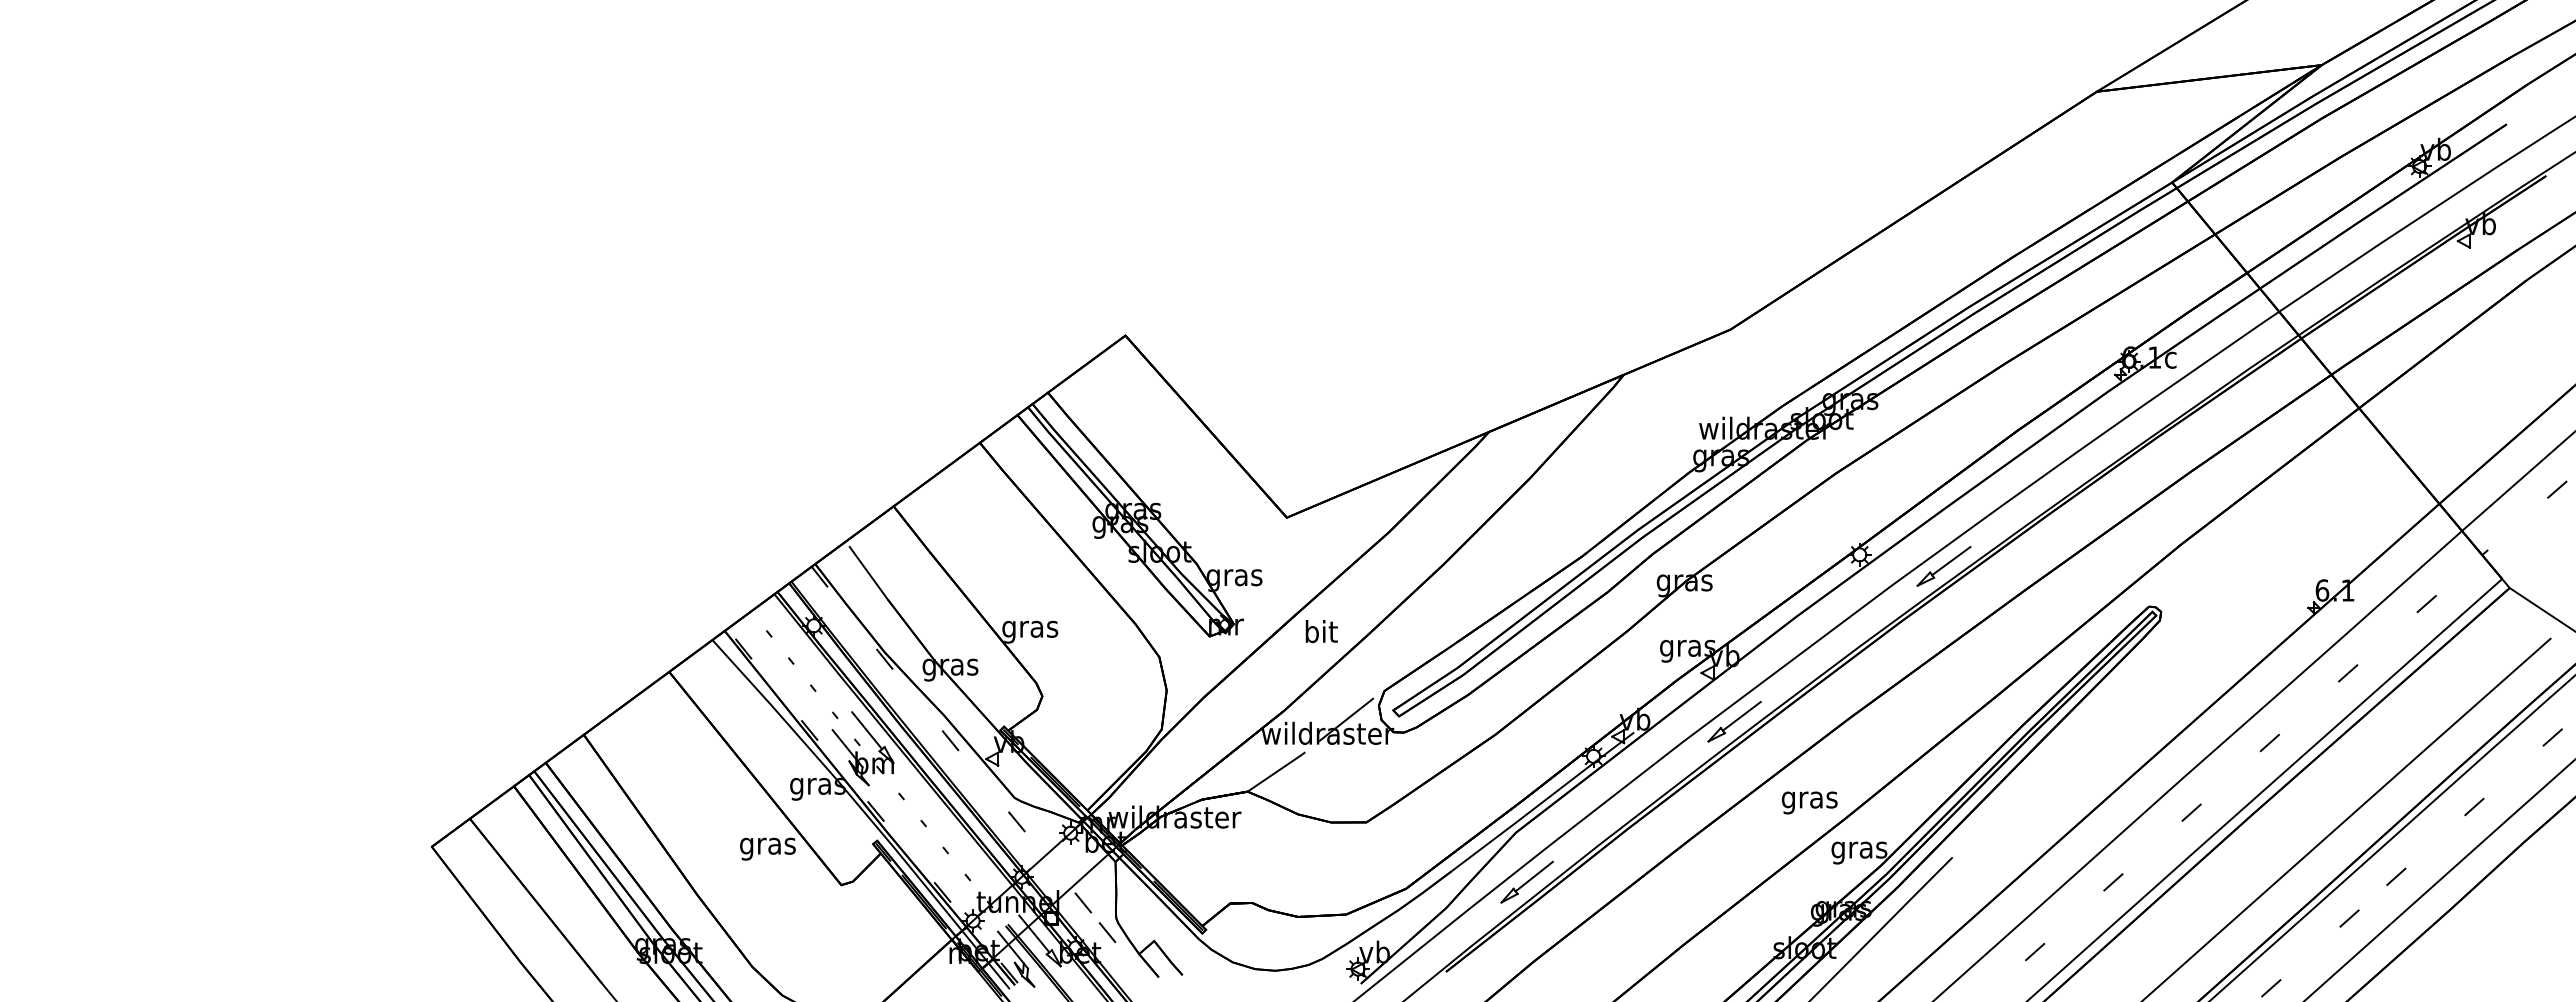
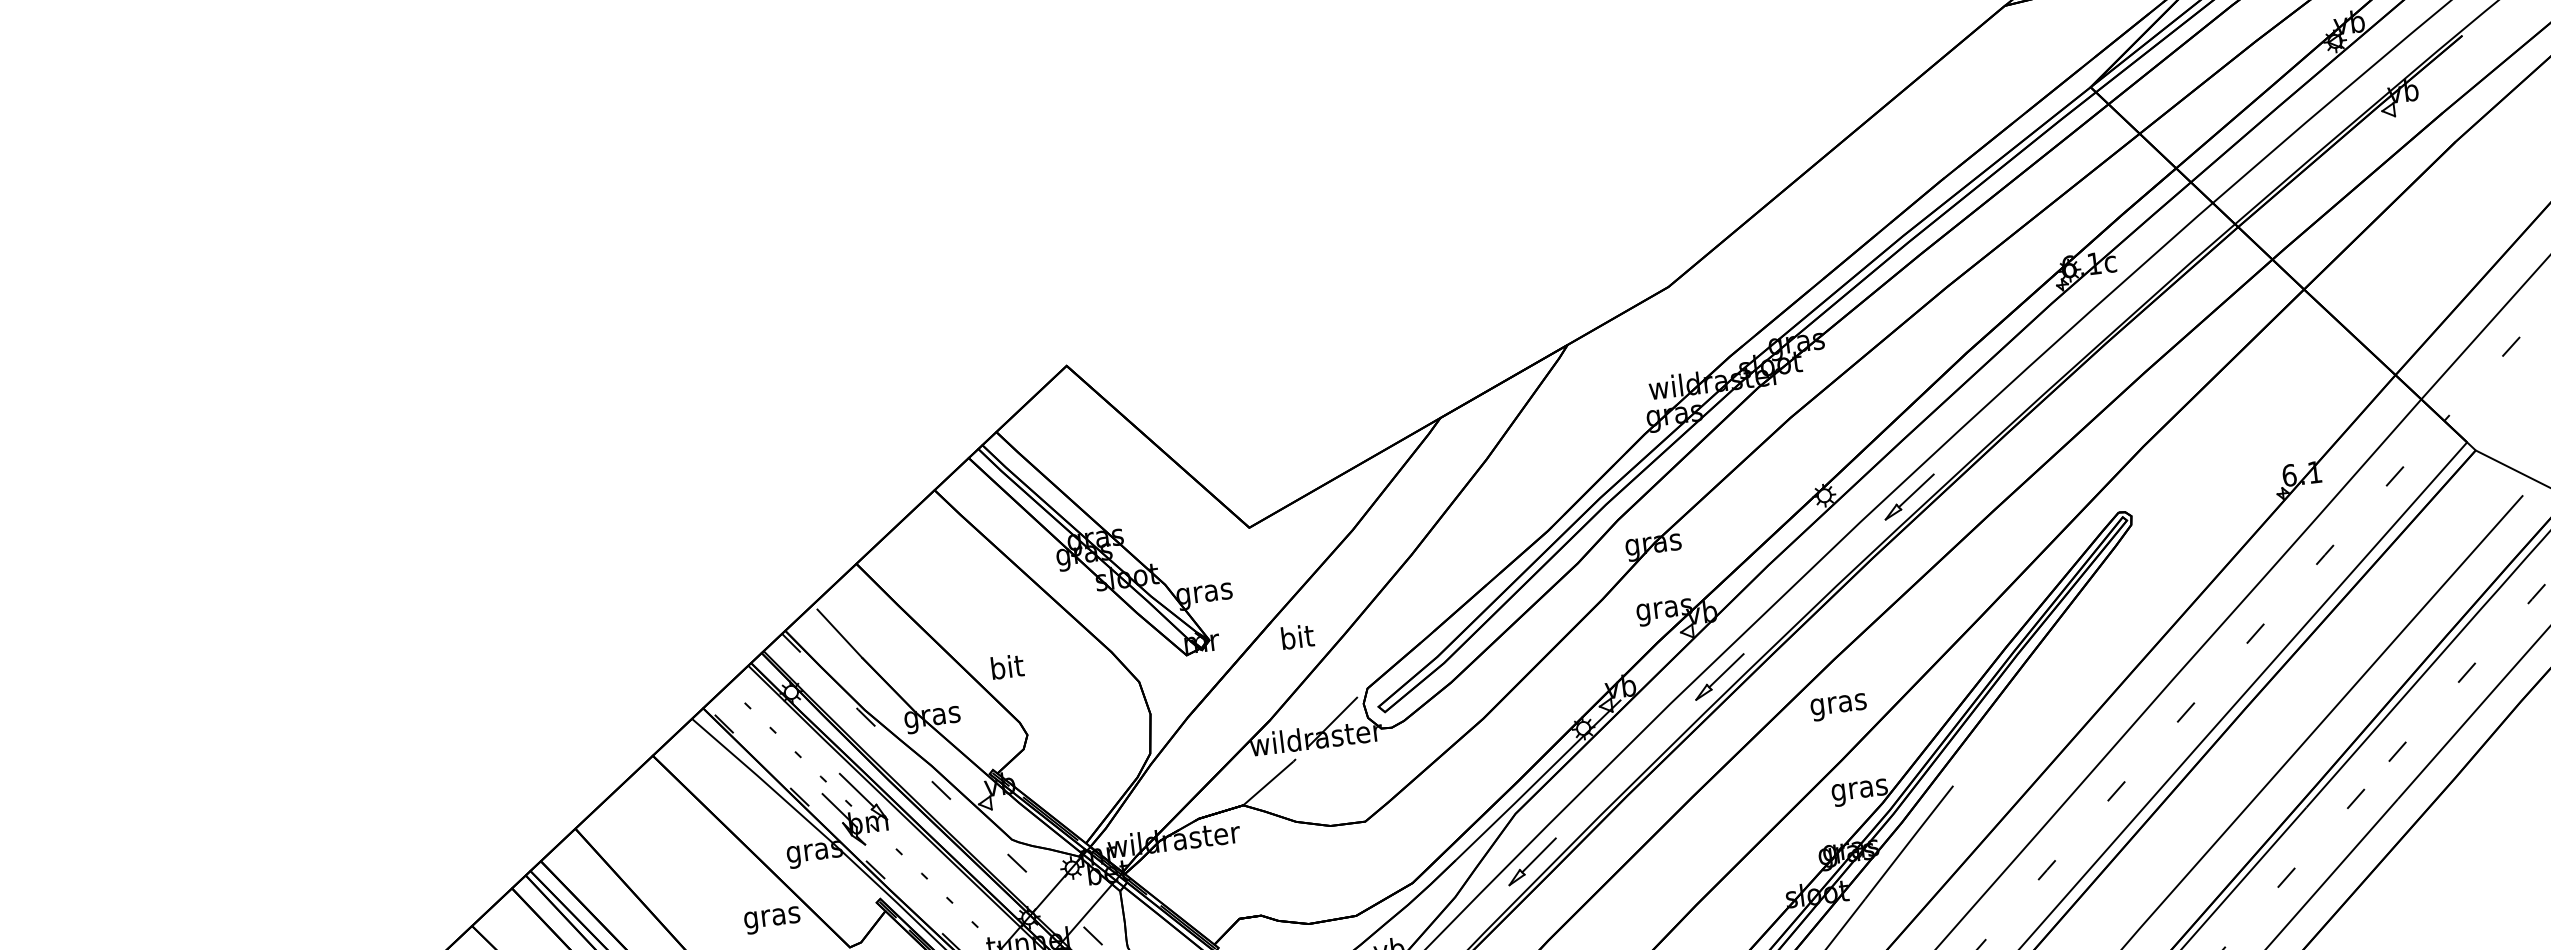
text: (1030, 628) -> (1007, 669), gras -> bit
text: (1809, 802) -> (1838, 706), moved

